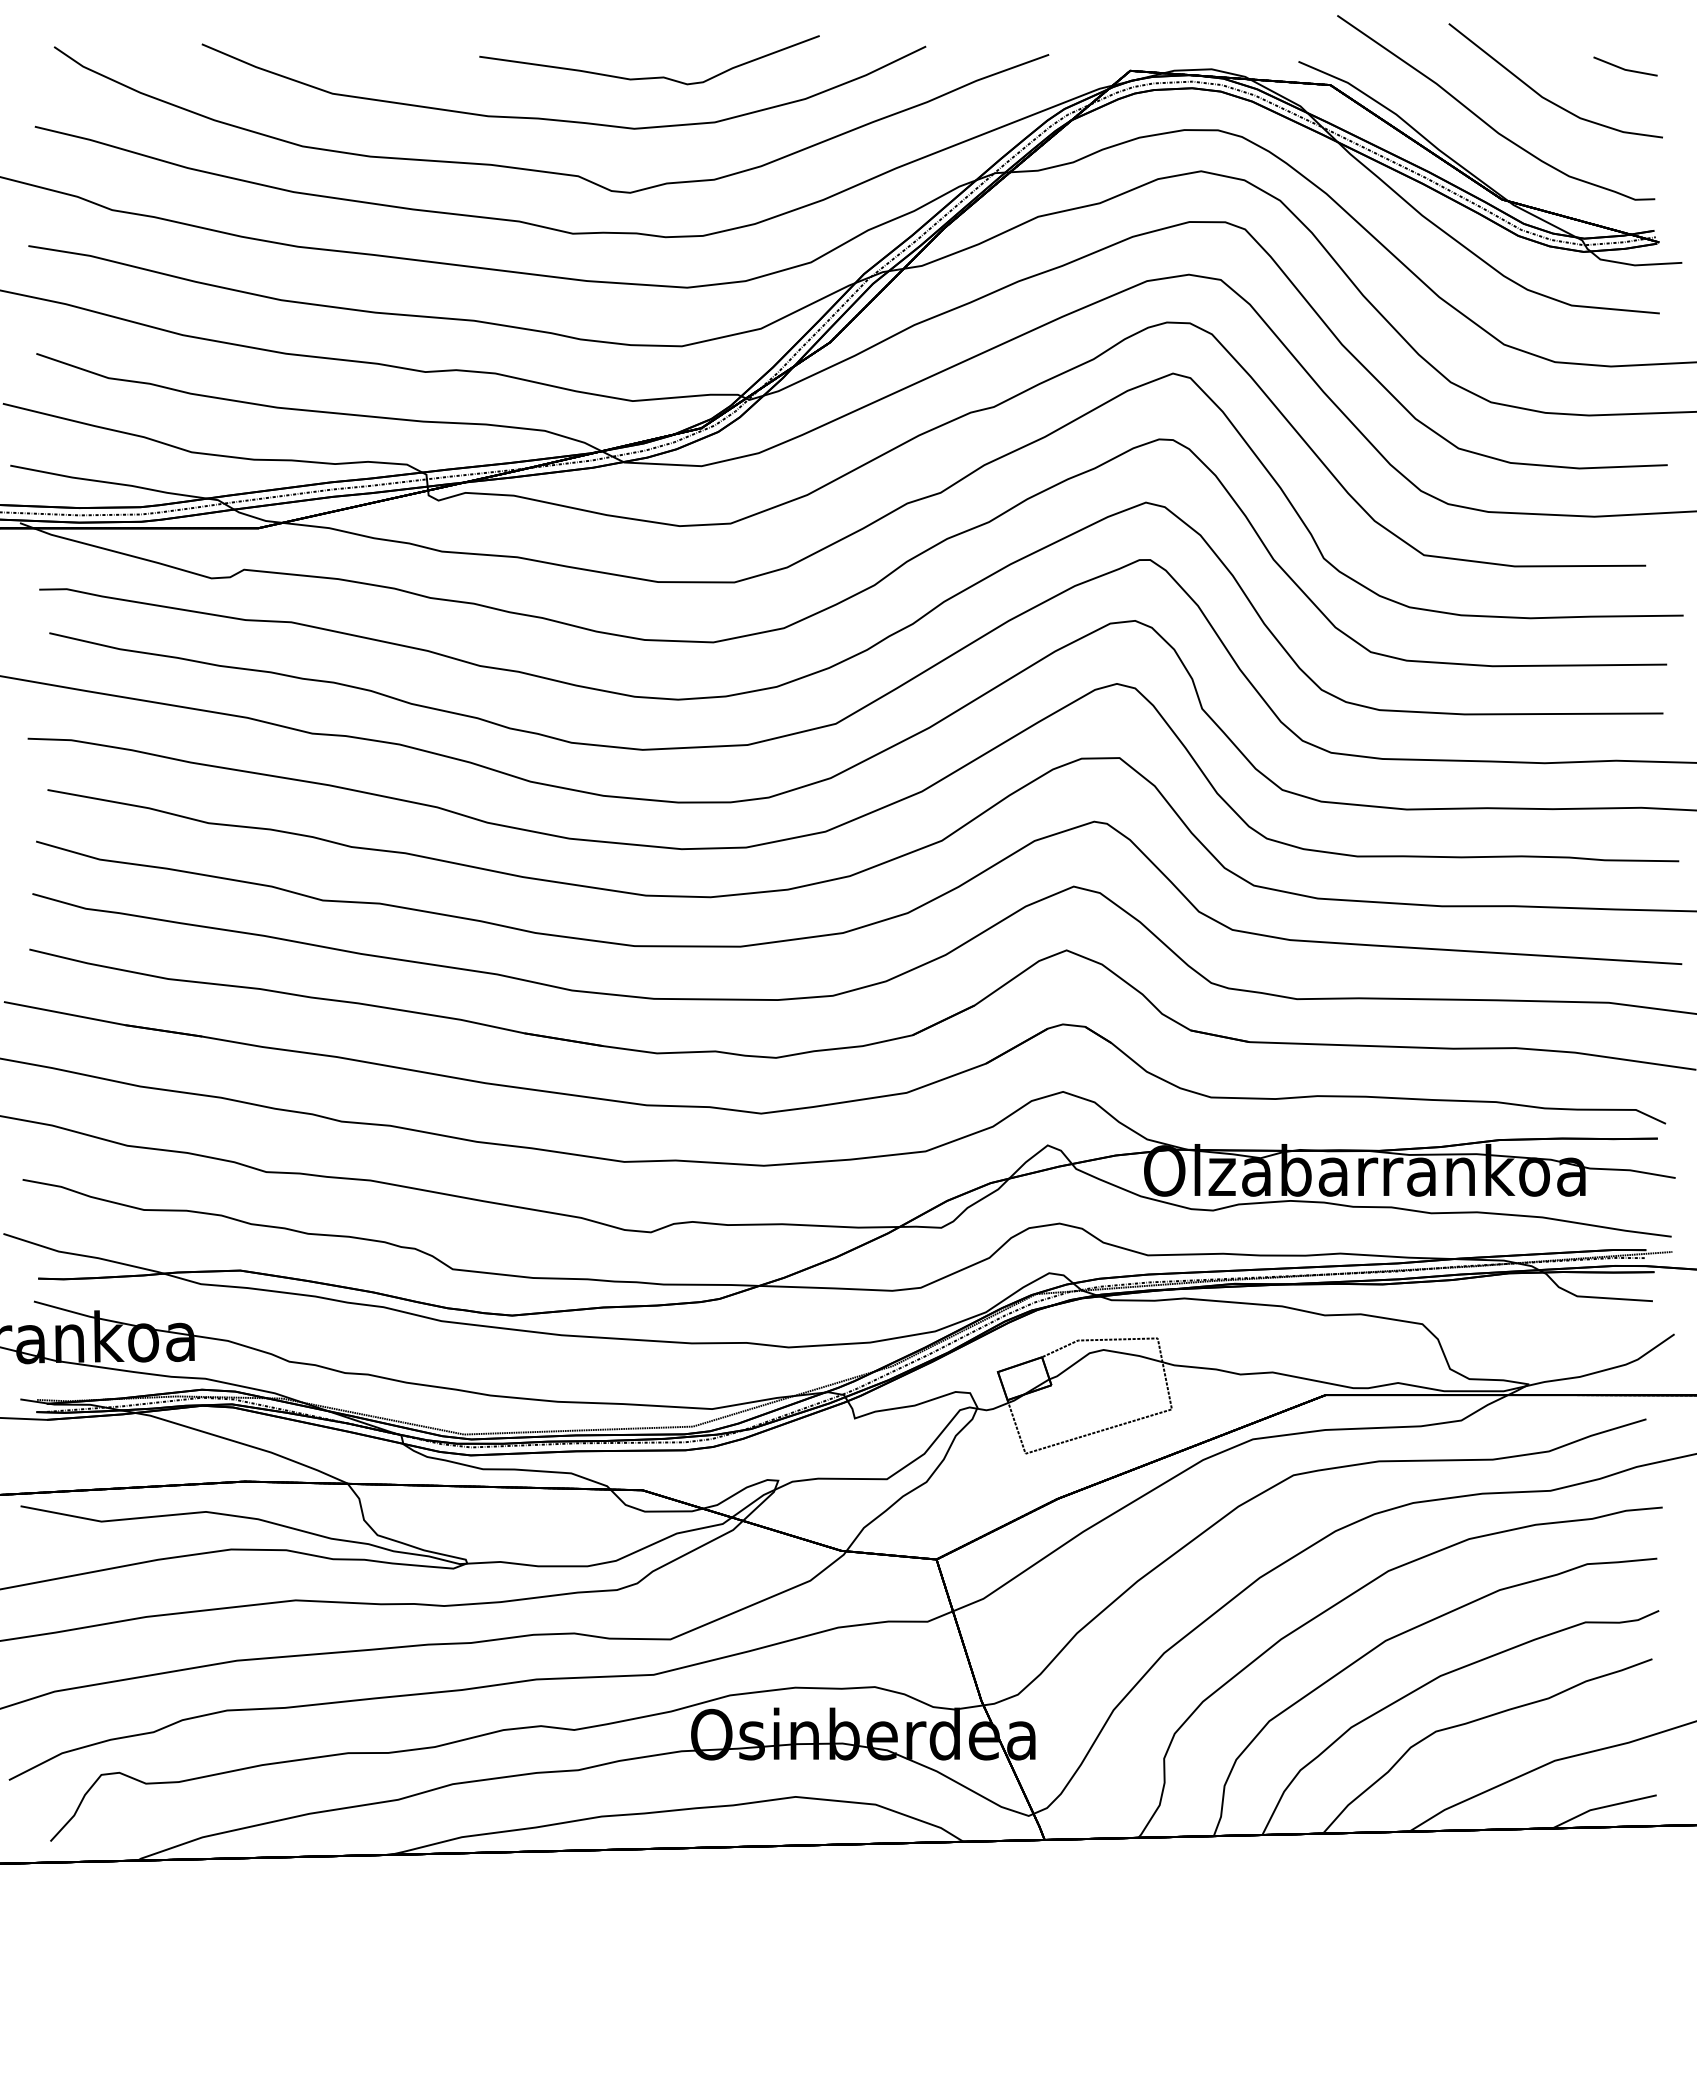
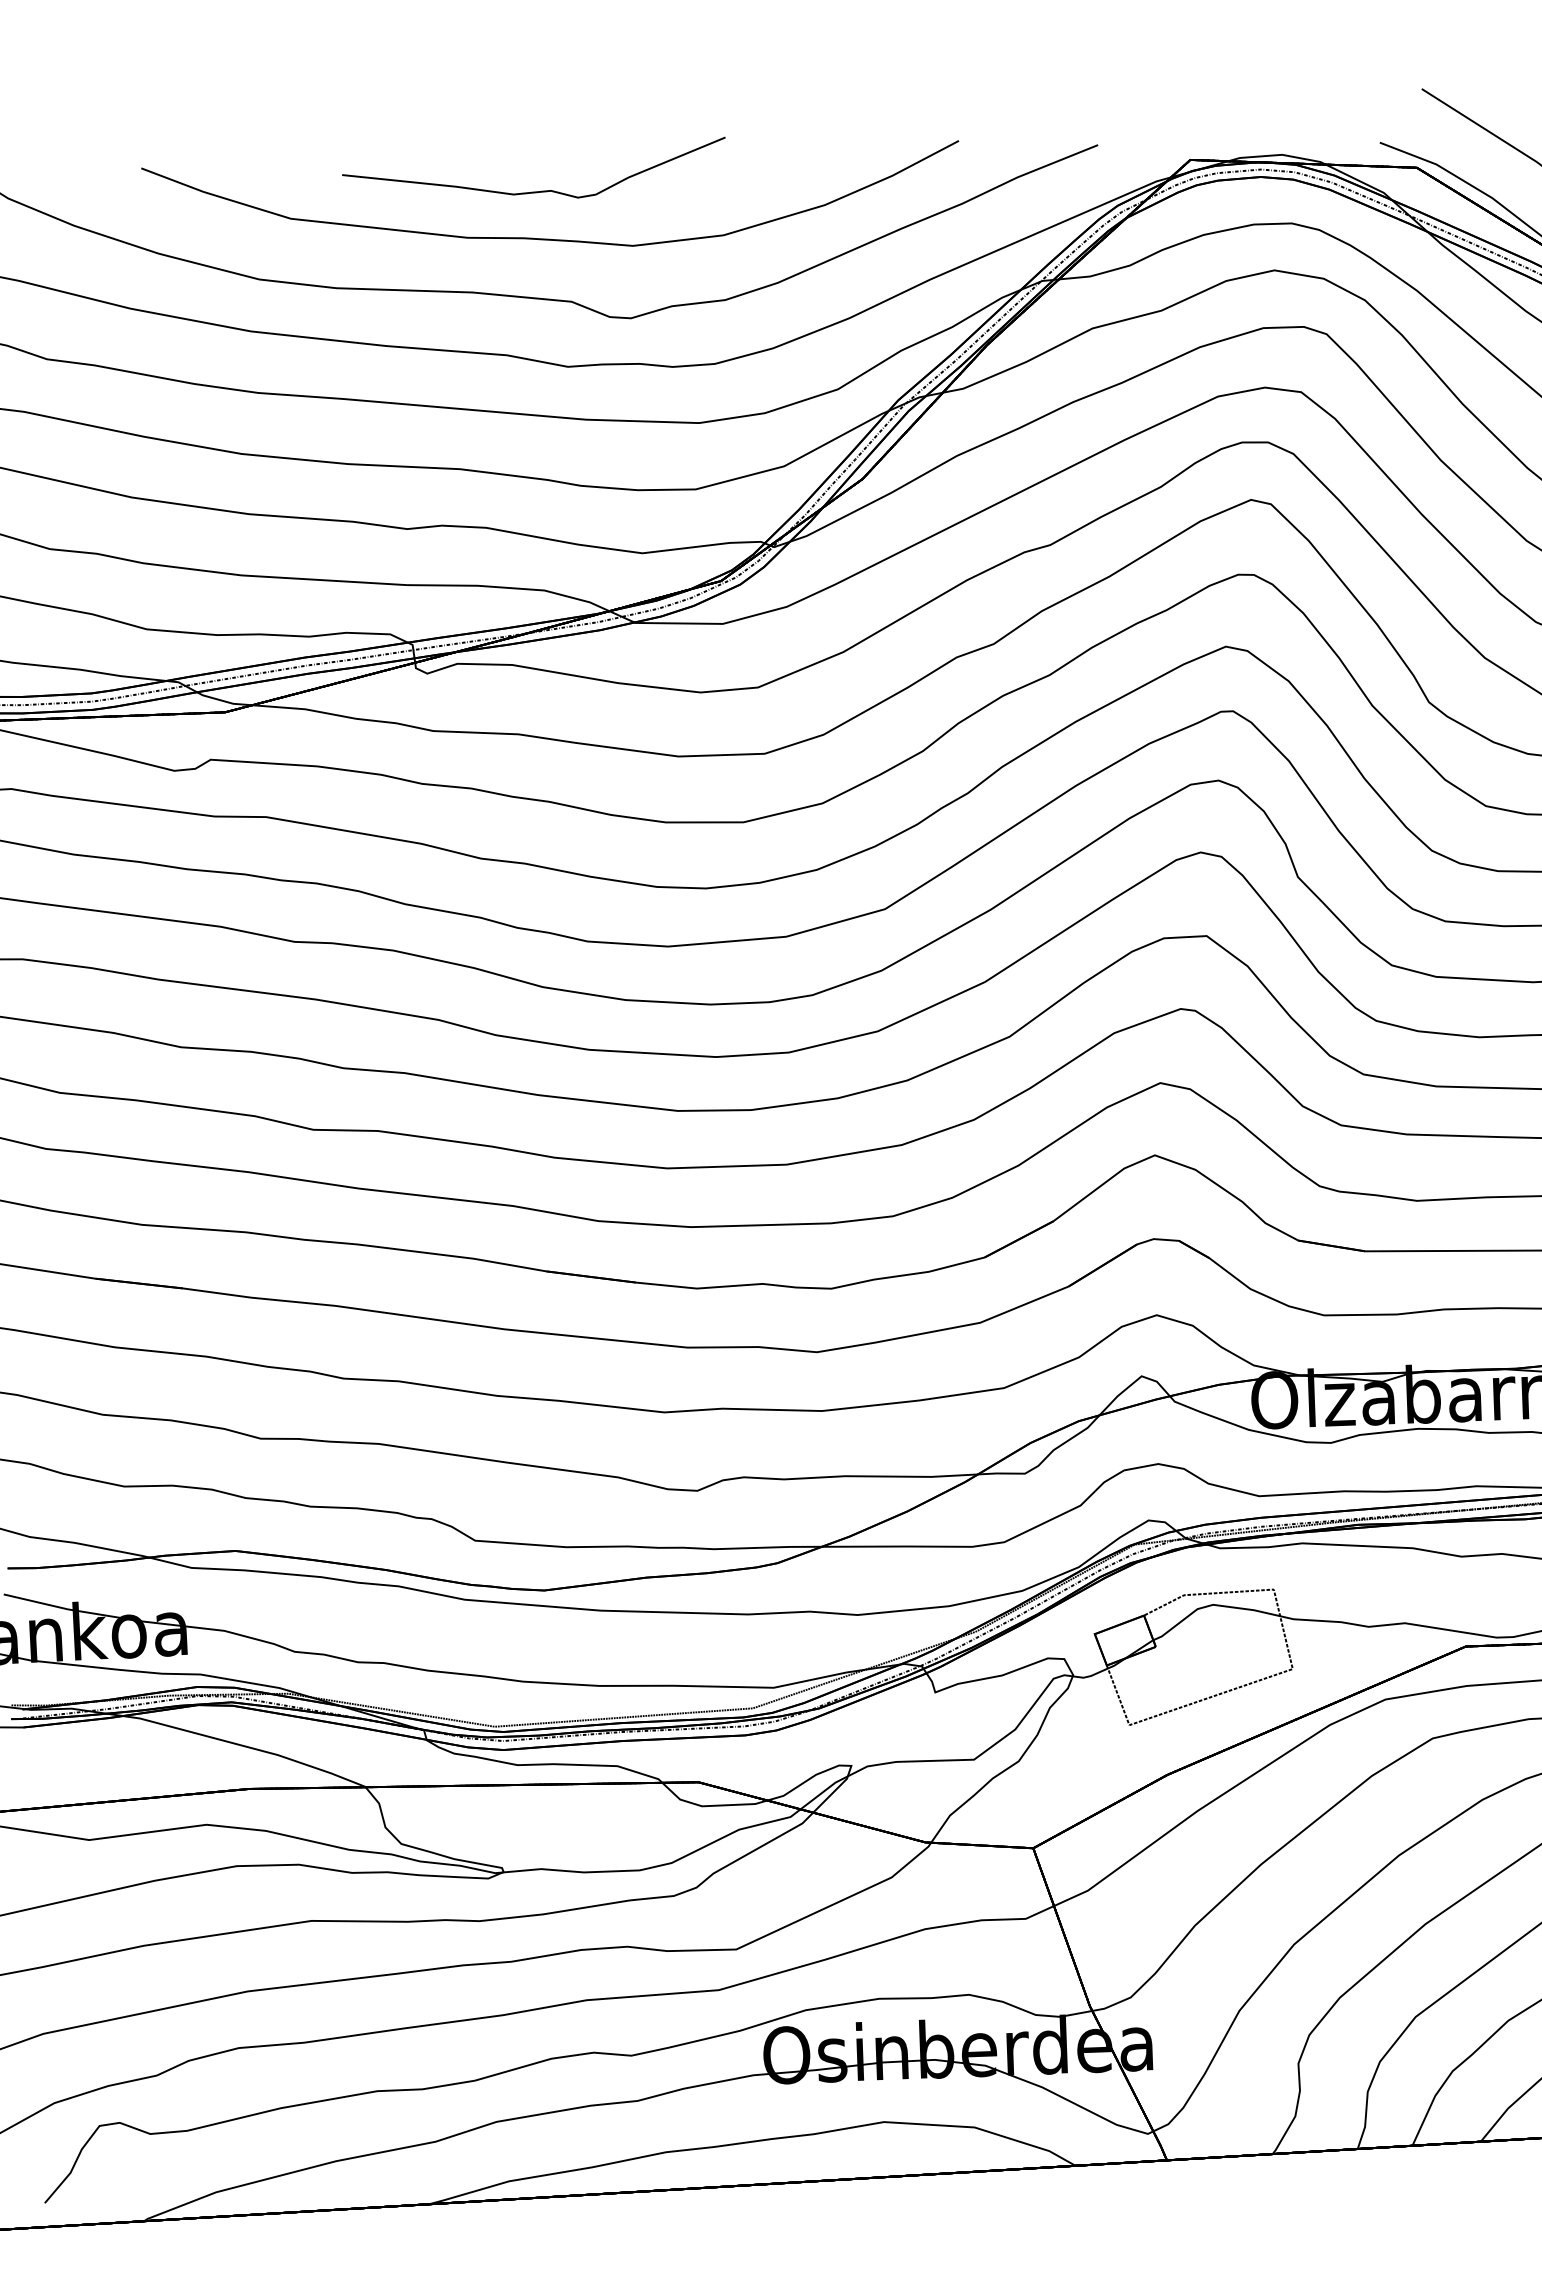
curve: (649, 77) -> (535, 191), moved

